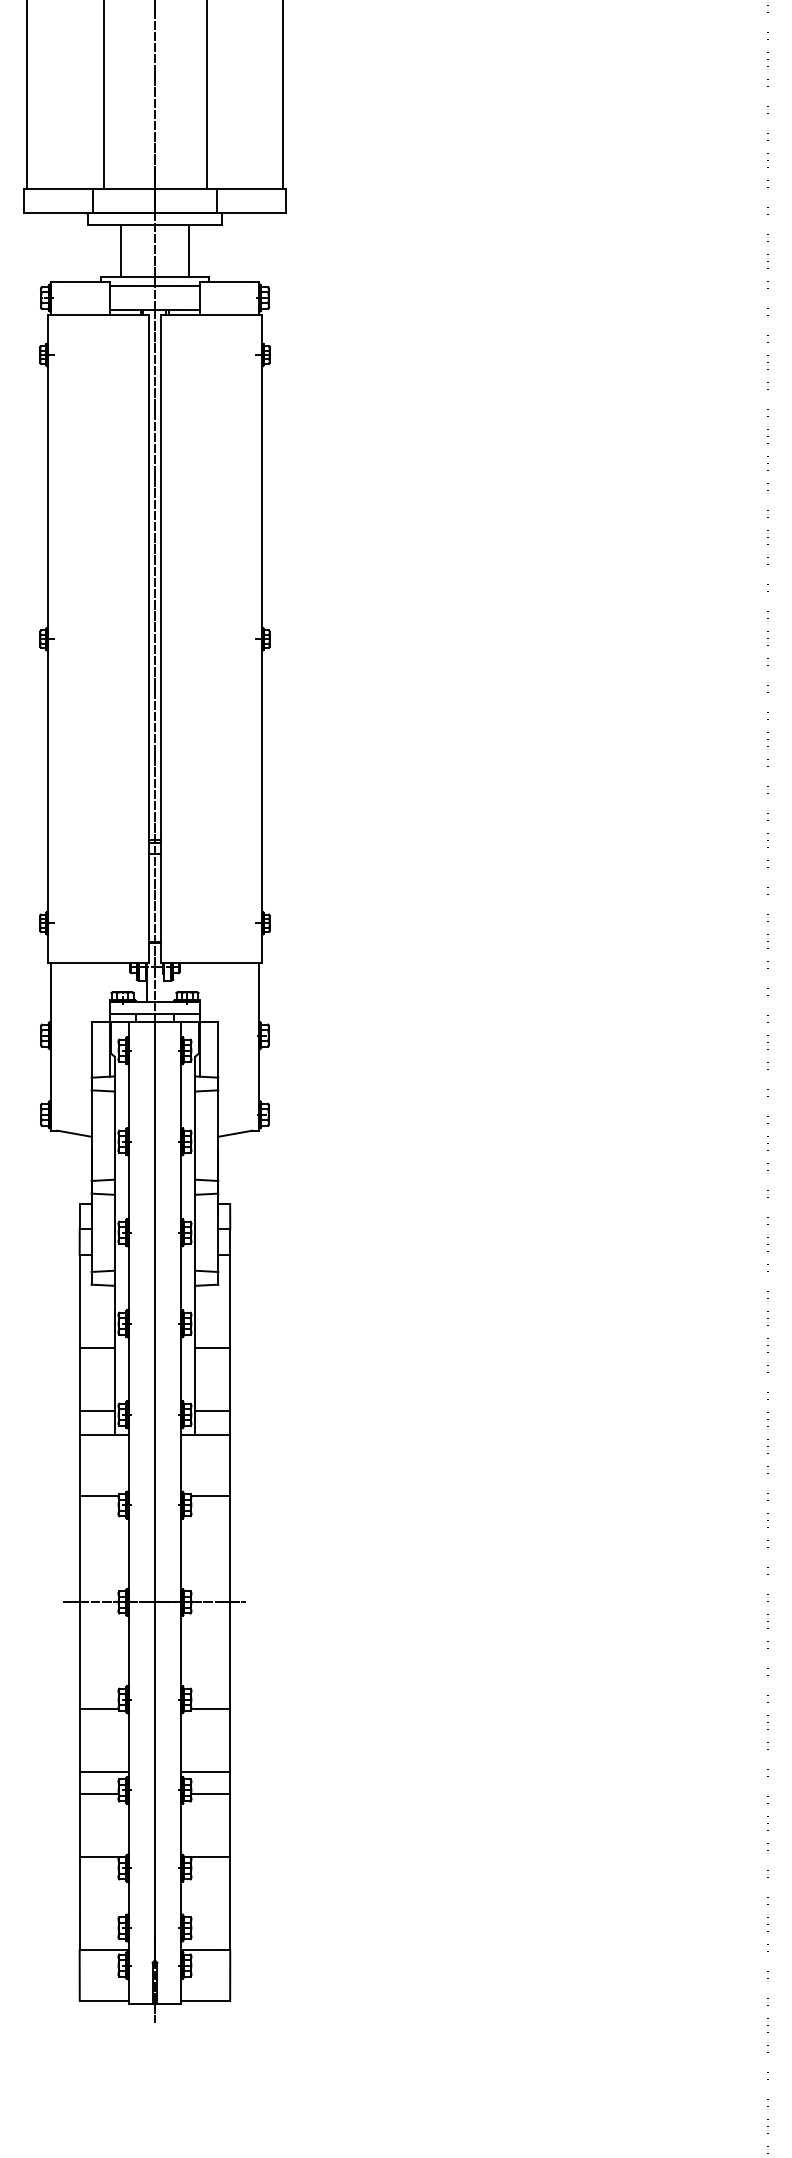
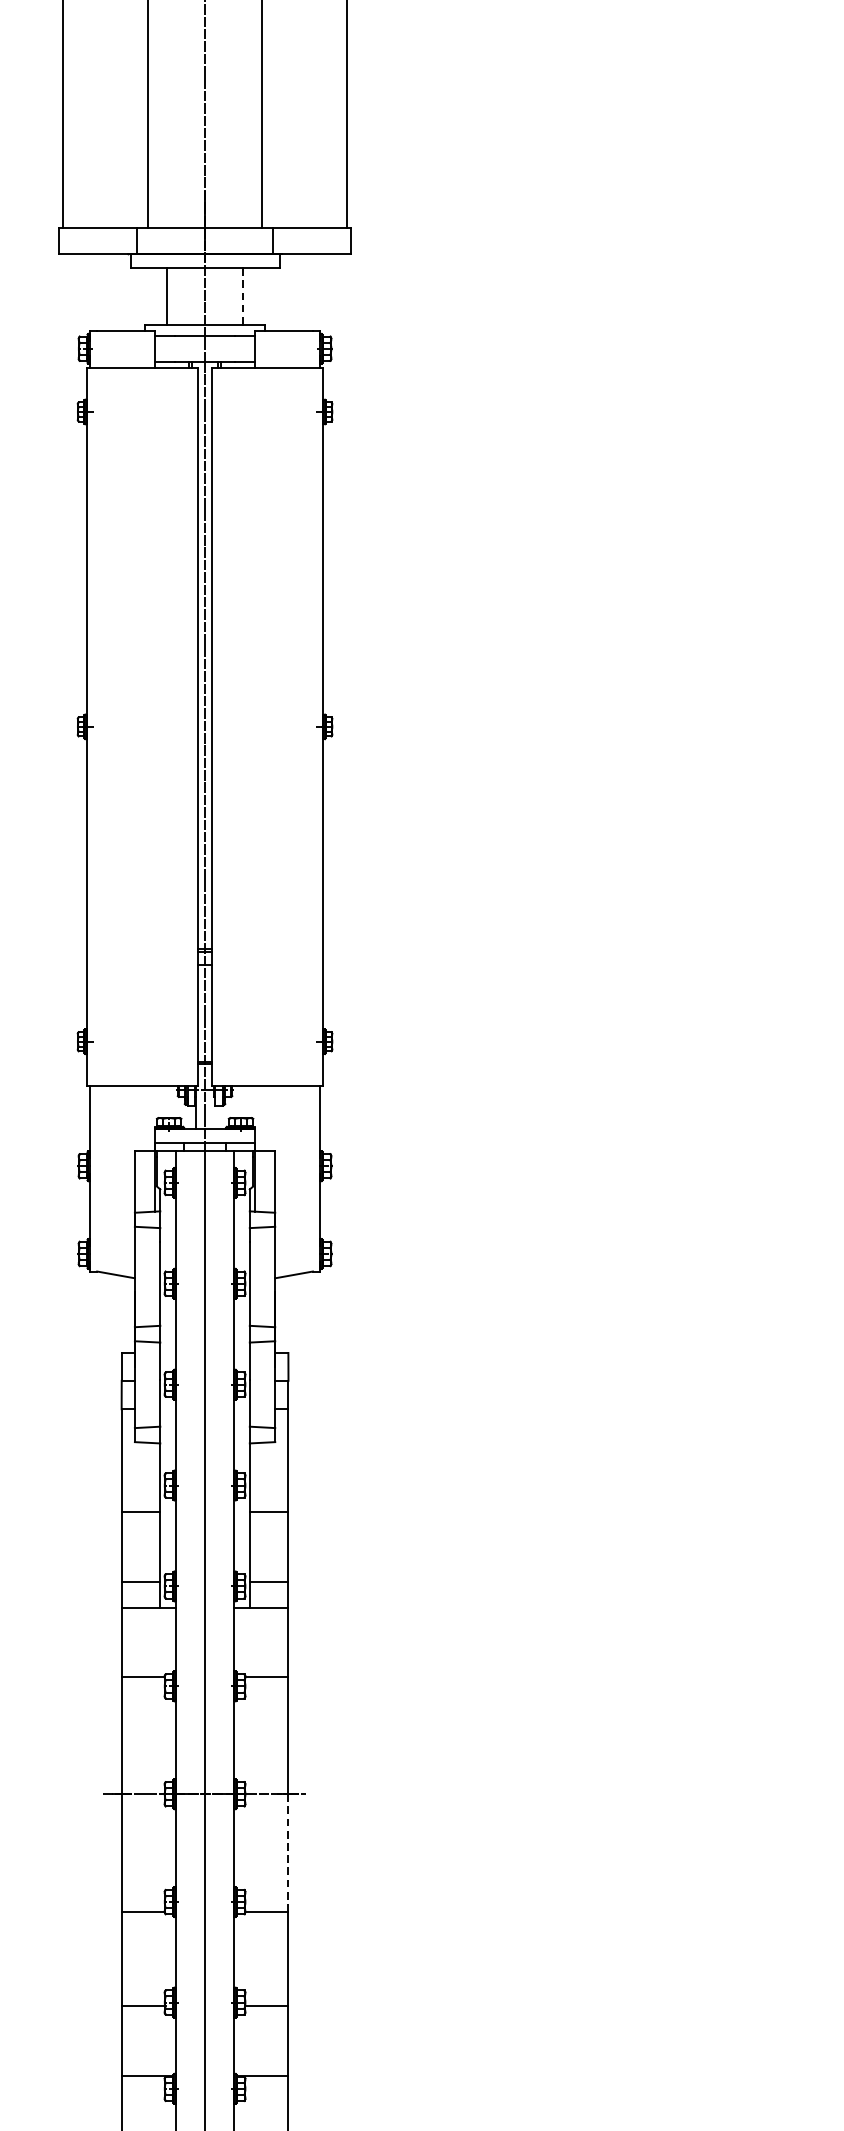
line: (189, 250) -> (243, 296), solid -> dashed
line: (230, 1656) -> (288, 1854), solid -> dashed
line: (103, 1771) -> (148, 1981), removed
line: (206, 1771) -> (262, 1981), removed

